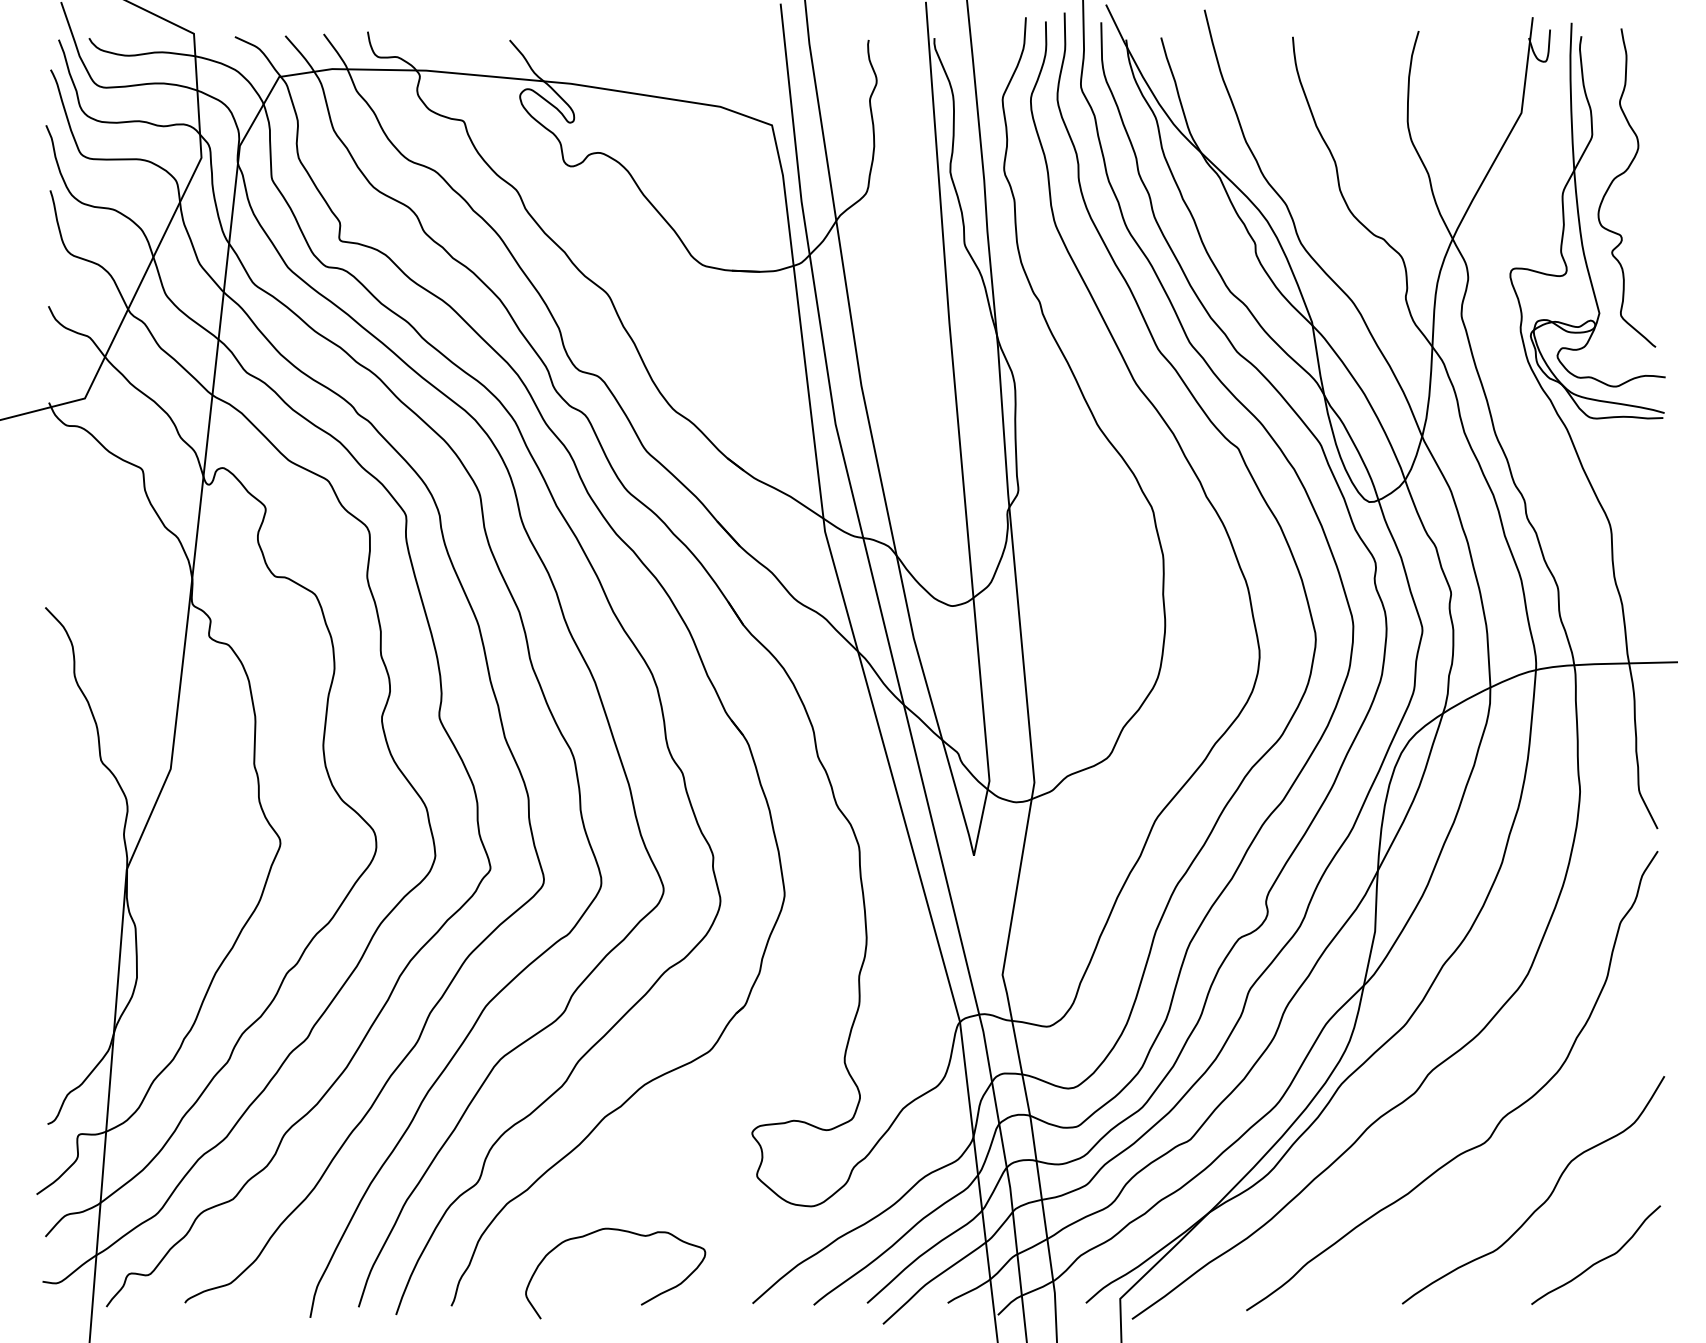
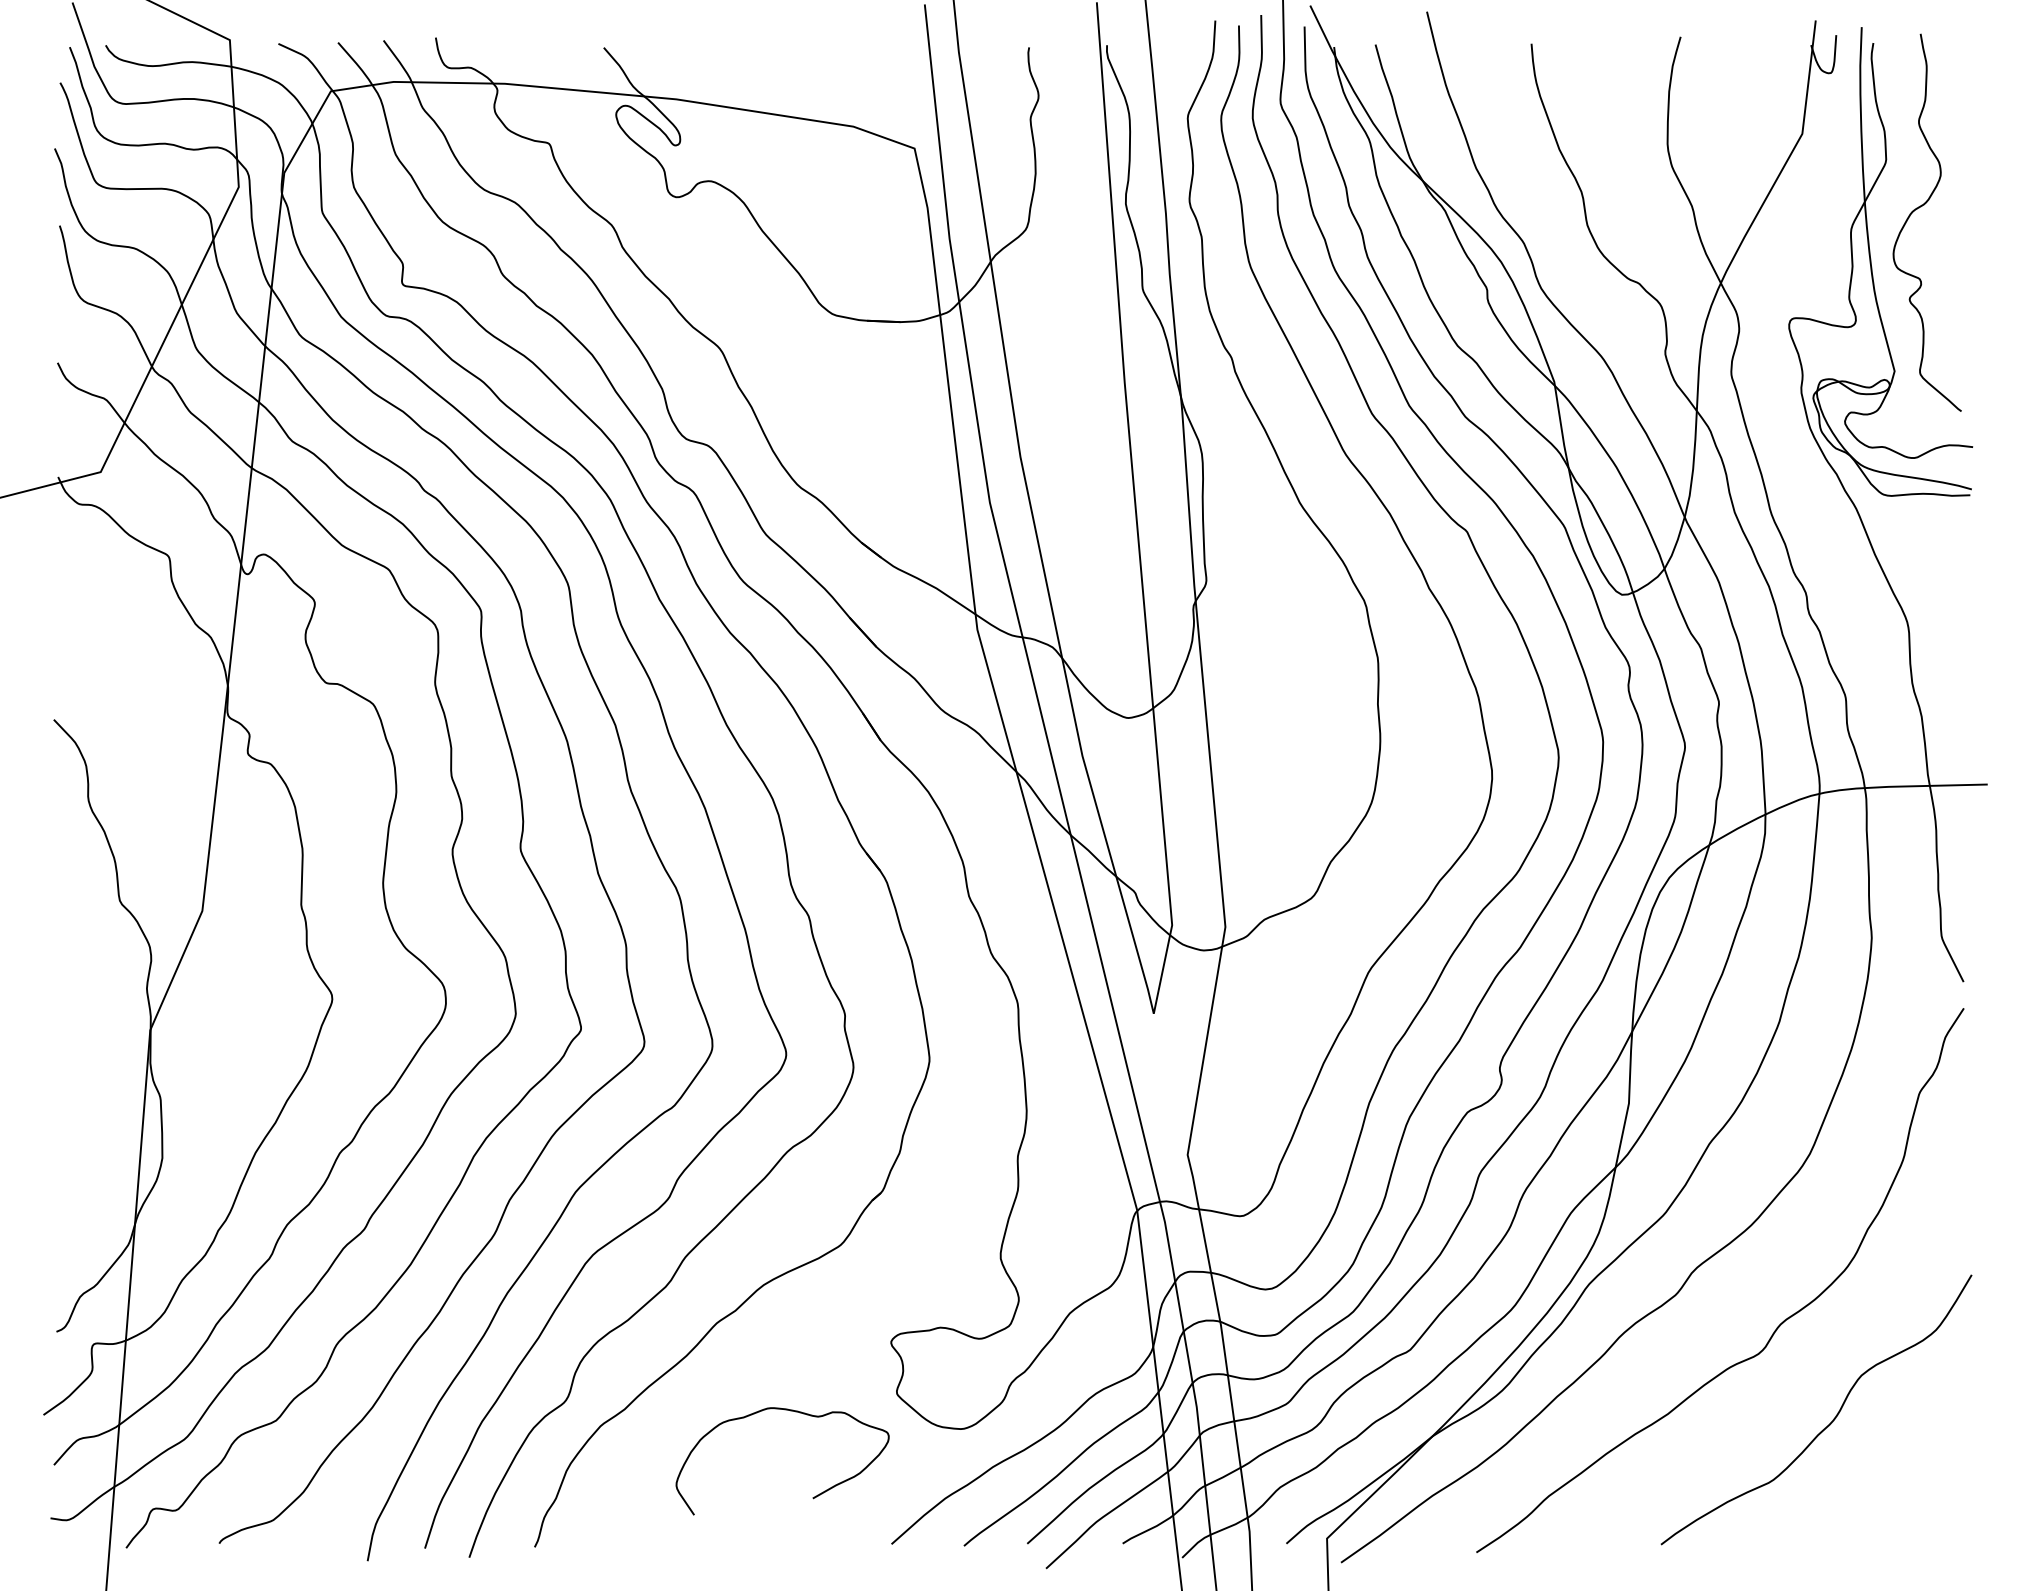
curve: (1598, 1260) -> (1893, 1493), removed
curve: (641, 1303) -> (813, 1496), moved

